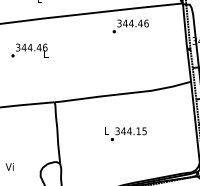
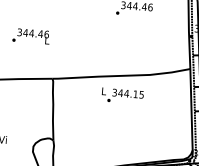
text: (29, 50) -> (30, 36), moved
text: (125, 134) -> (122, 96), moved

